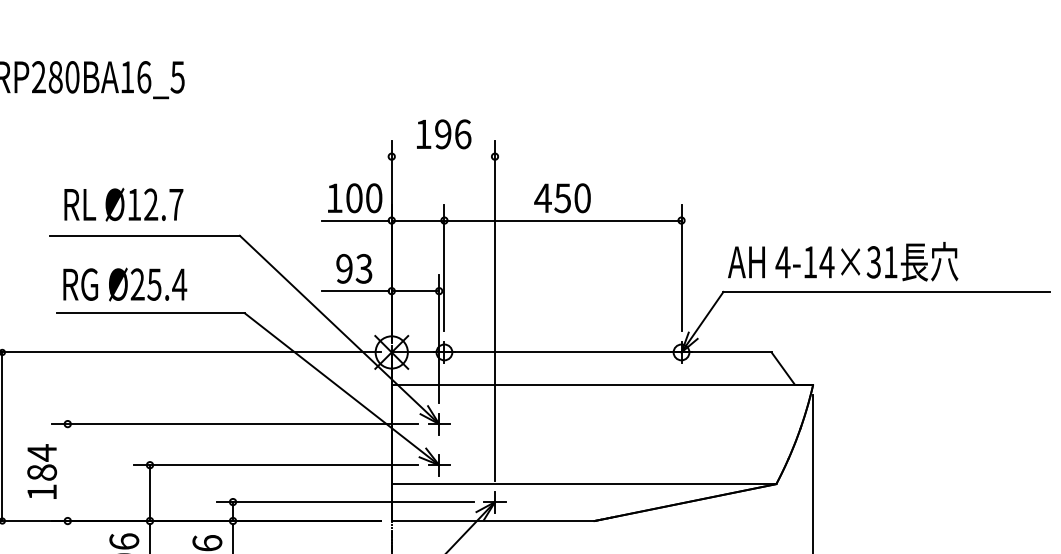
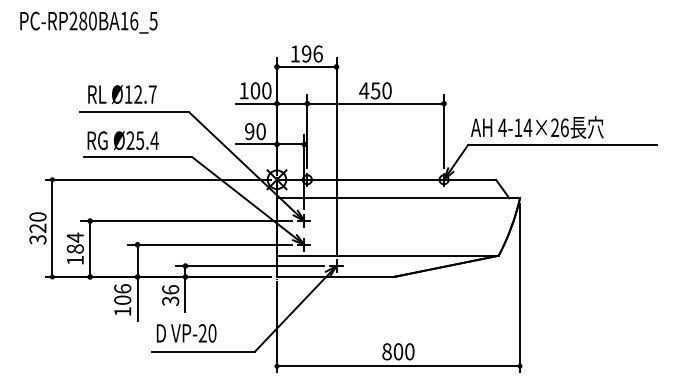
line: (442, 156) -> (306, 66), added
text: (881, 261) -> (559, 127), 4-14×31 -> 4-14×26
text: (363, 268) -> (260, 131), 93 -> 90
line: (68, 471) -> (90, 248), added

